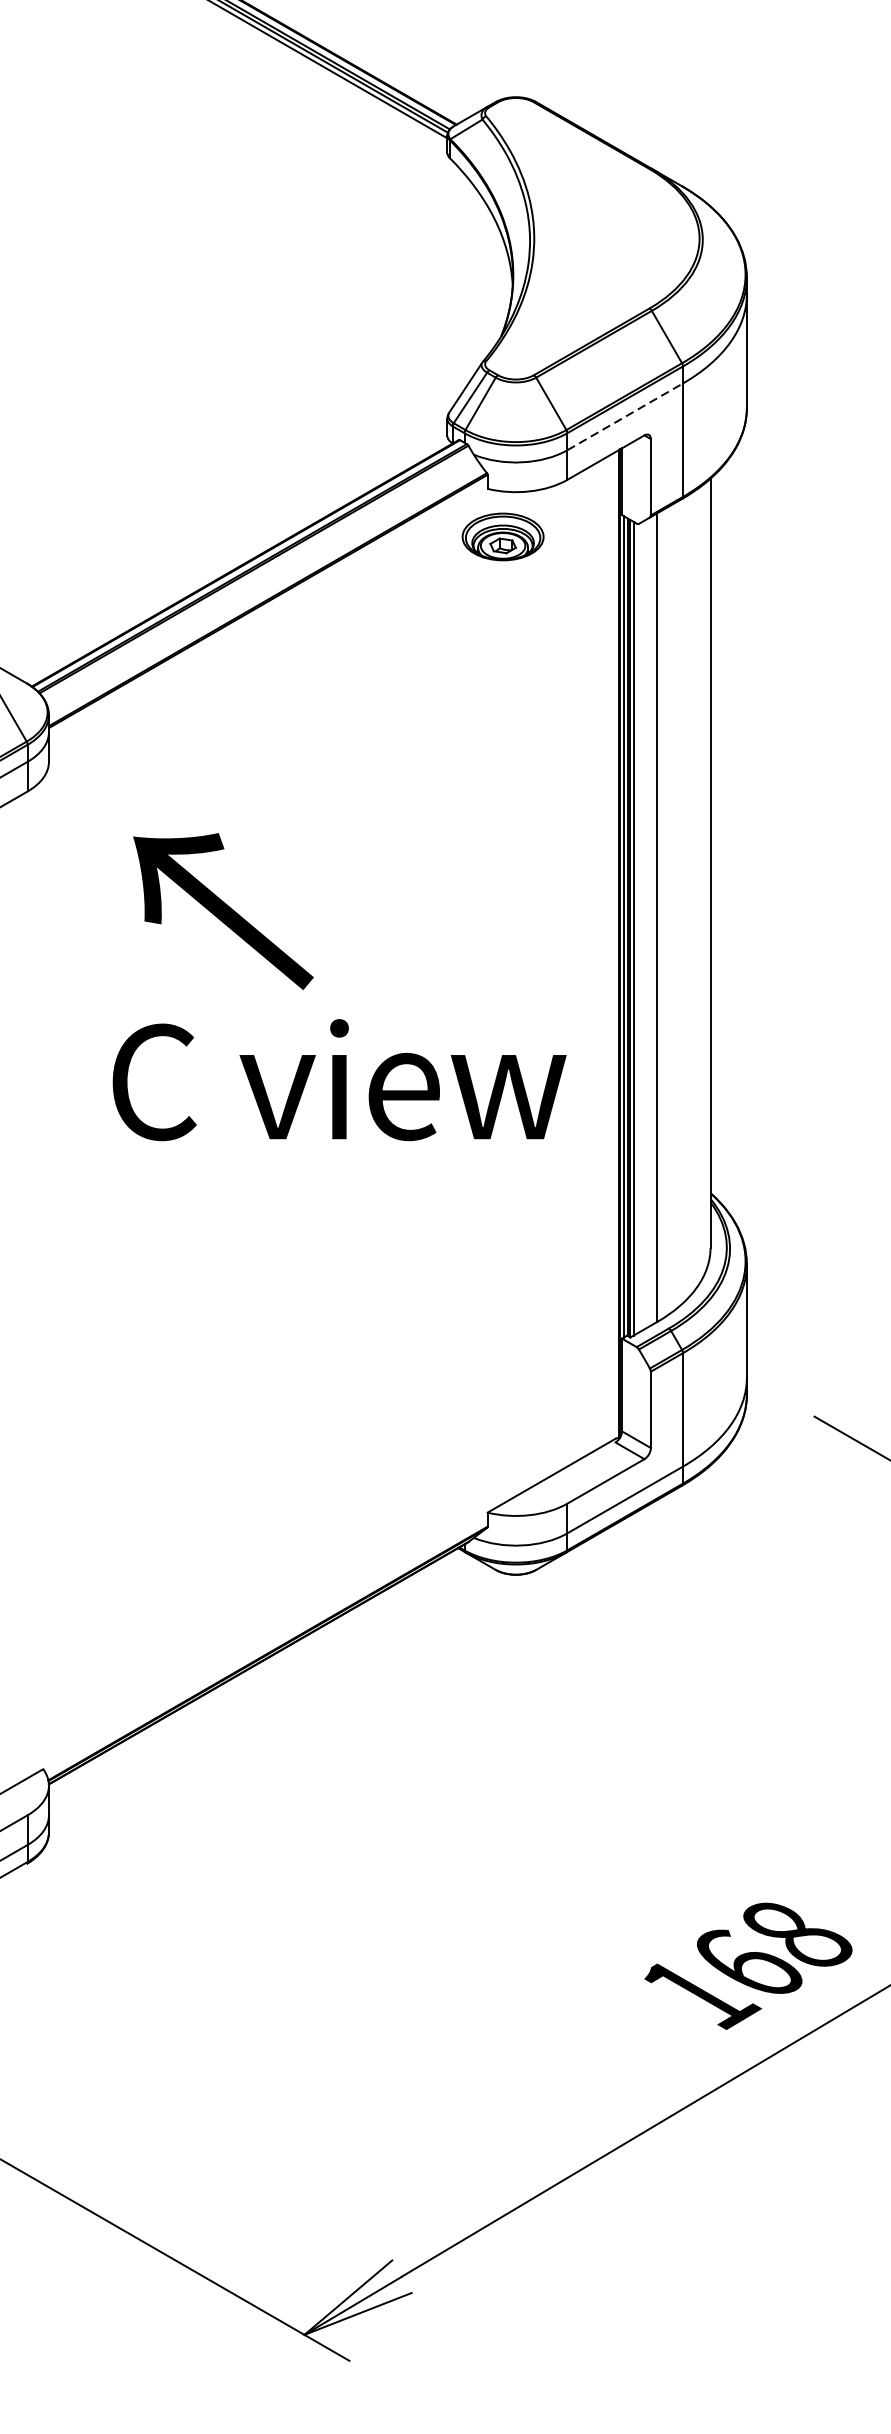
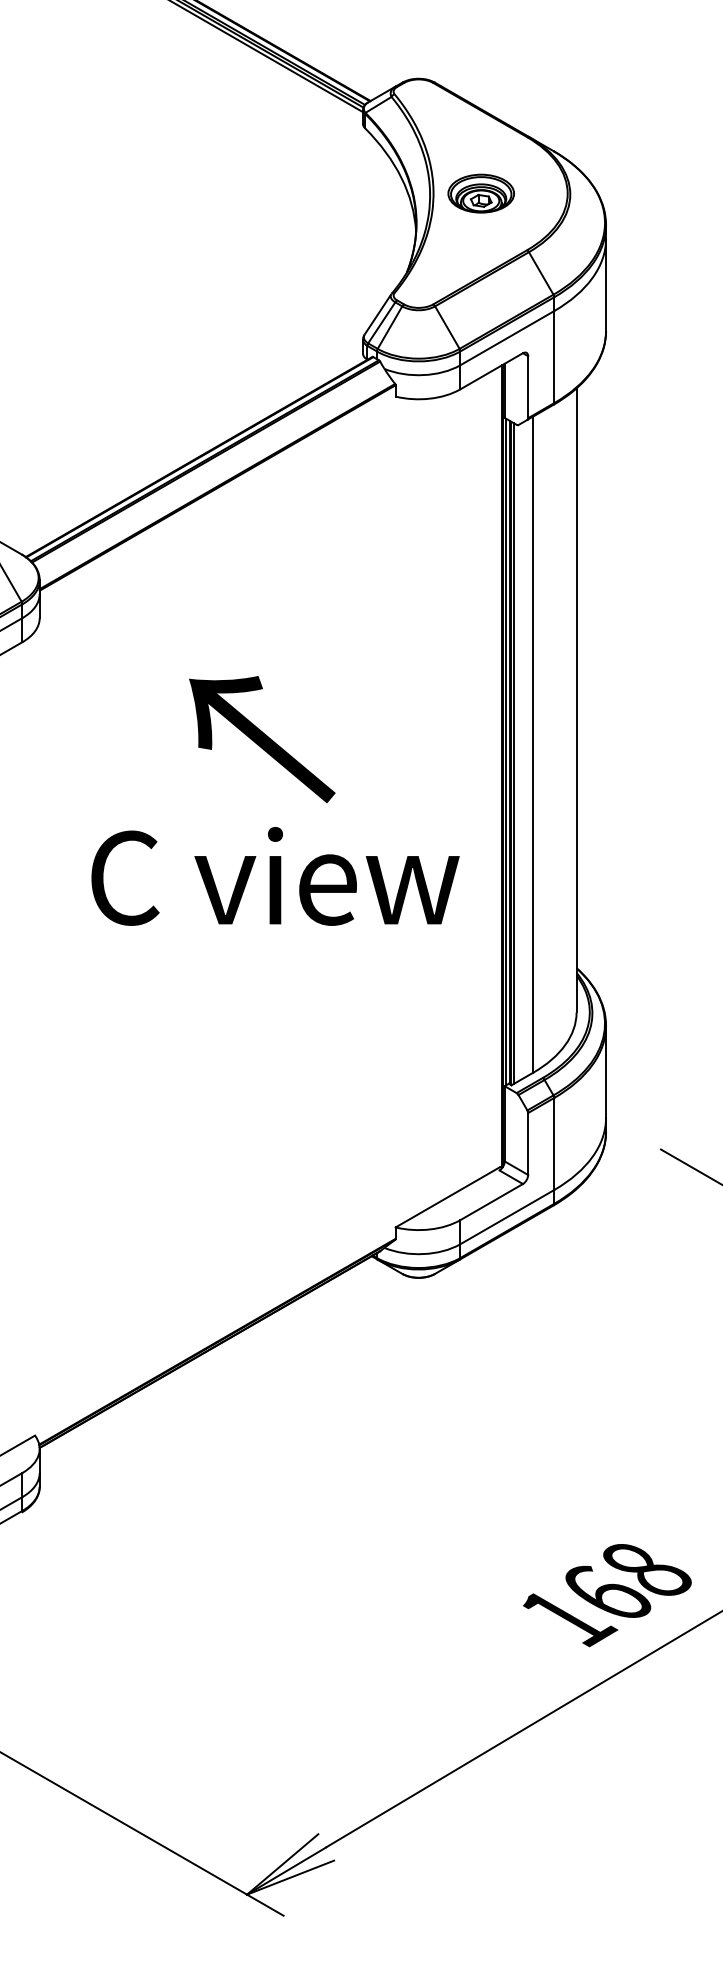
line: (625, 416) -> (507, 337), dashed -> solid
part: (502, 536) -> (480, 193), moved
text: (223, 911) -> (262, 739), moved

